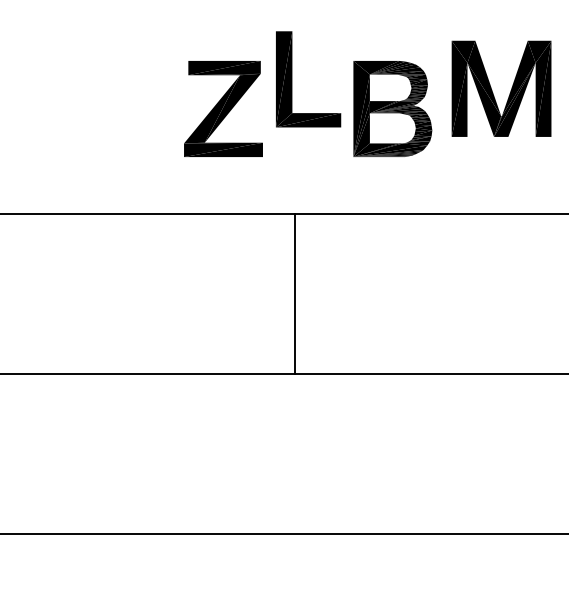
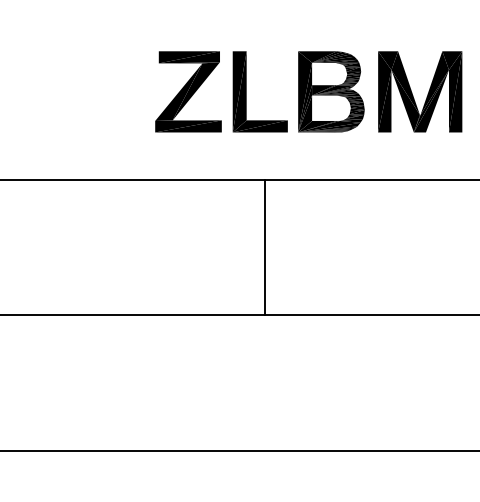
part: (292, 78) -> (246, 91), moved
part: (510, 90) -> (427, 93), moved
line: (294, 293) -> (265, 247), moved

